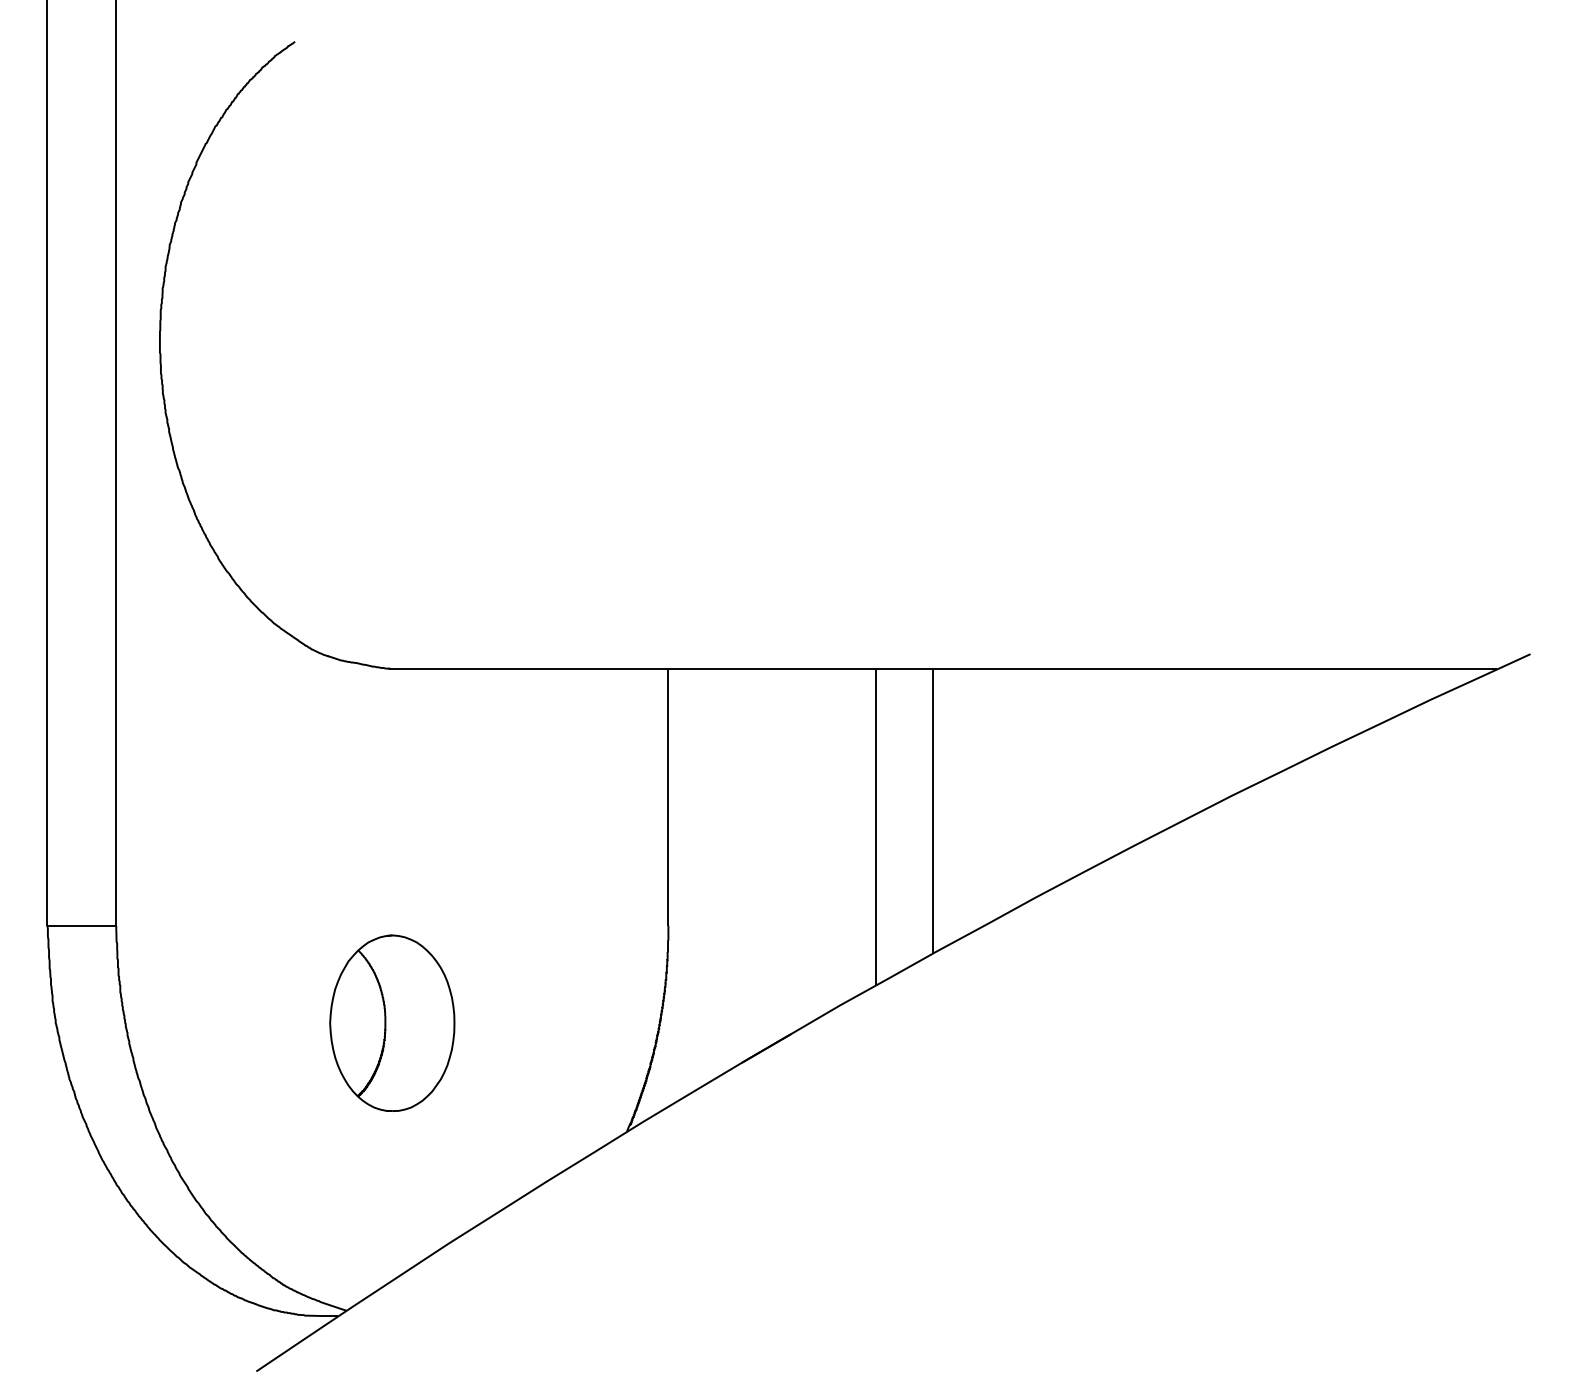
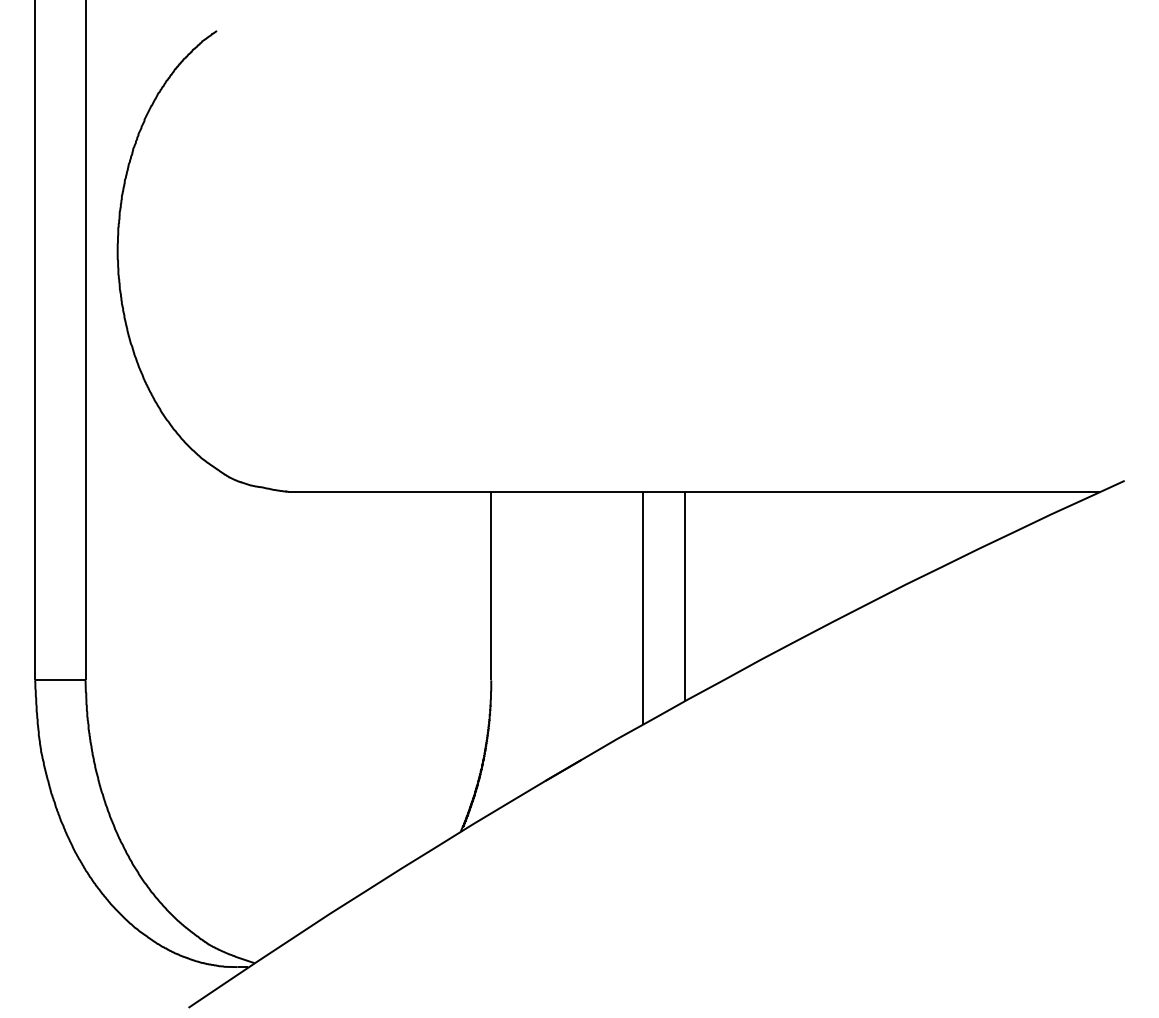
part: (392, 1022) -> (288, 751), removed

